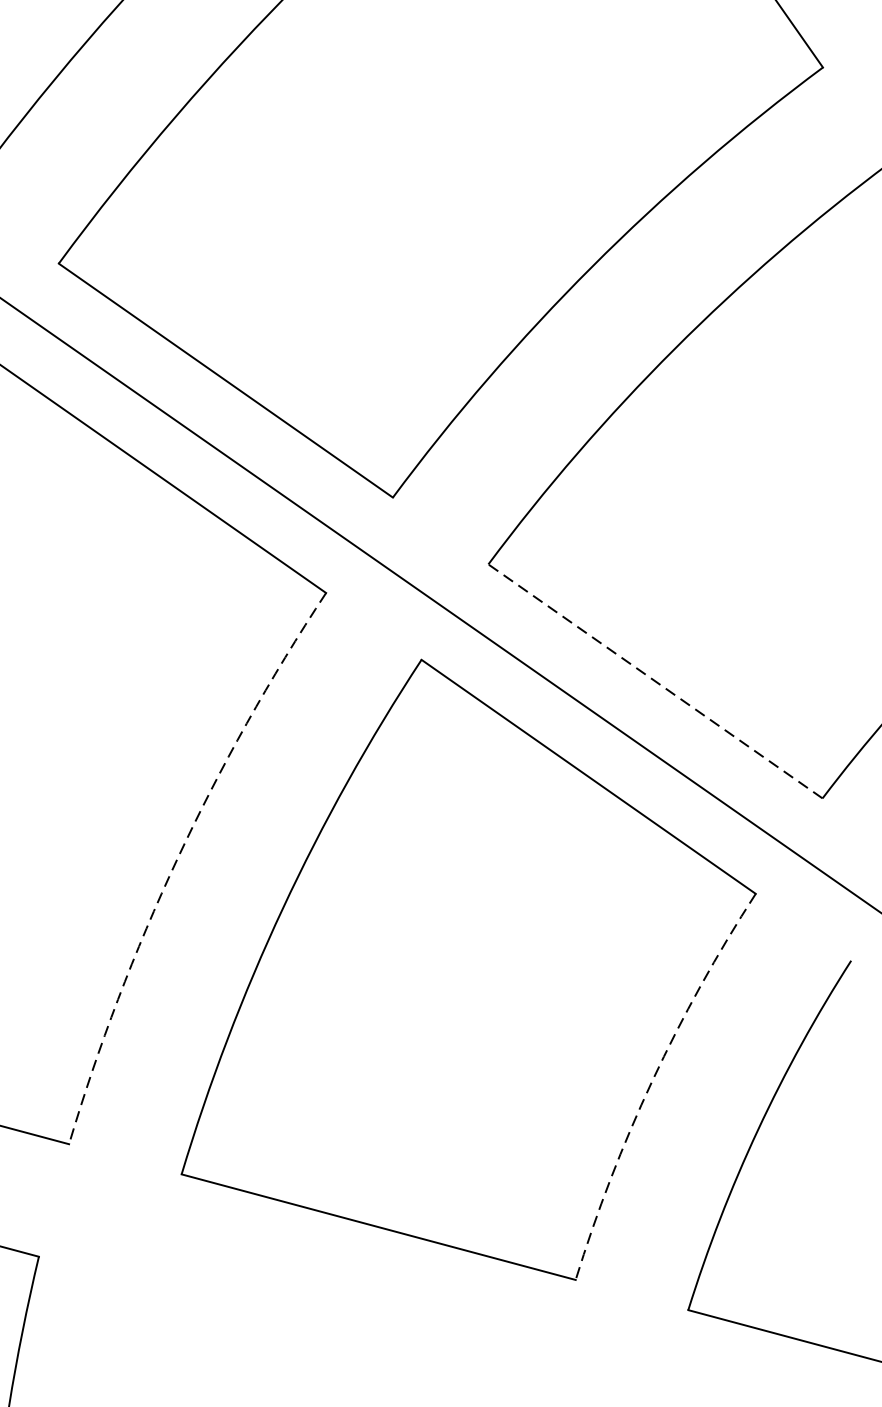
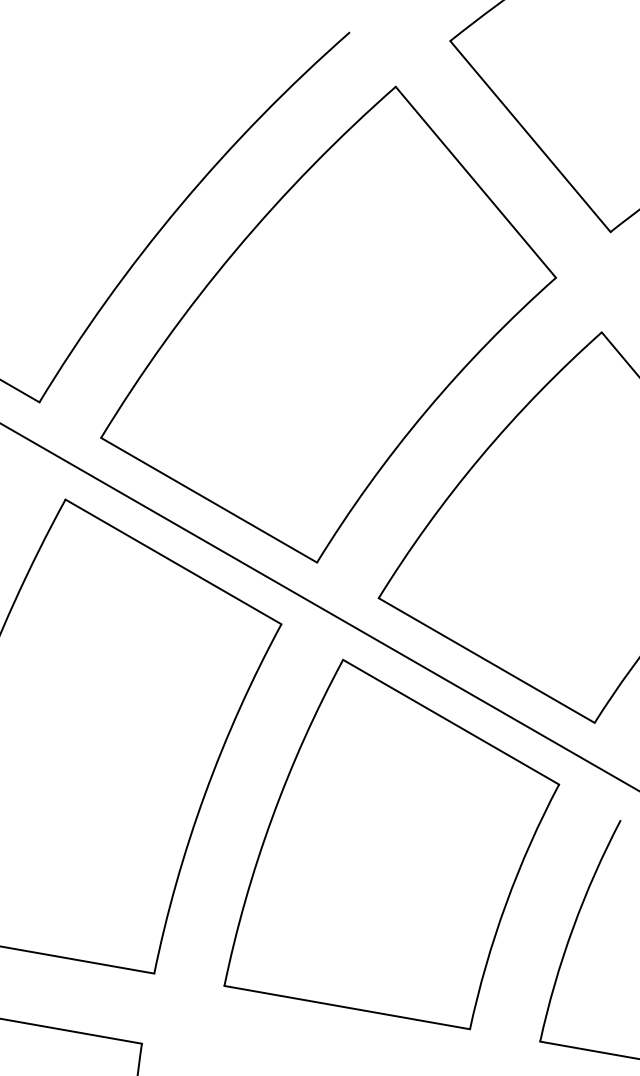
line: (655, 681) -> (486, 660), dashed -> solid
arc: (178, 859) -> (205, 794), dashed -> solid
arc: (653, 1080) -> (506, 903), dashed -> solid

